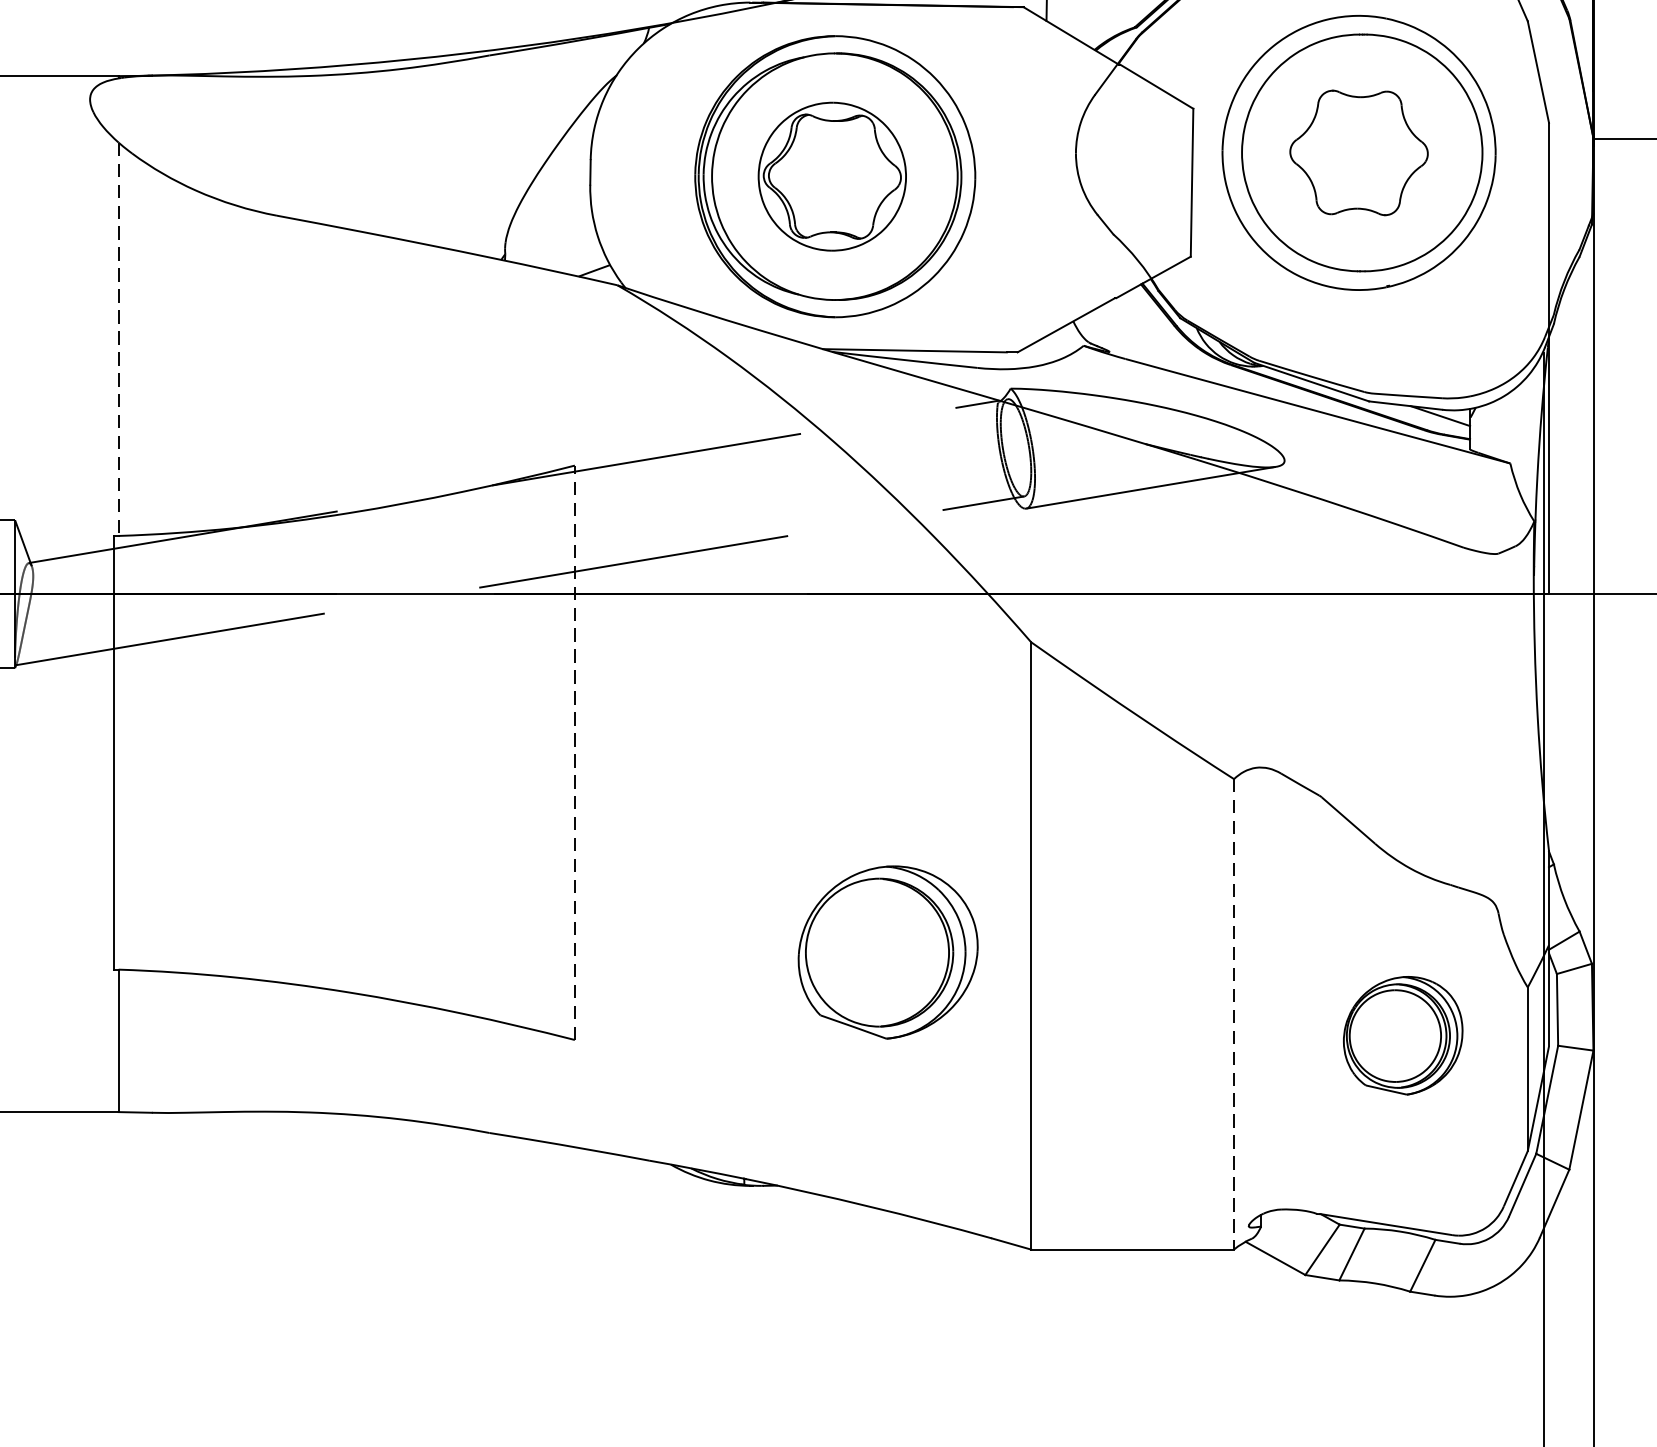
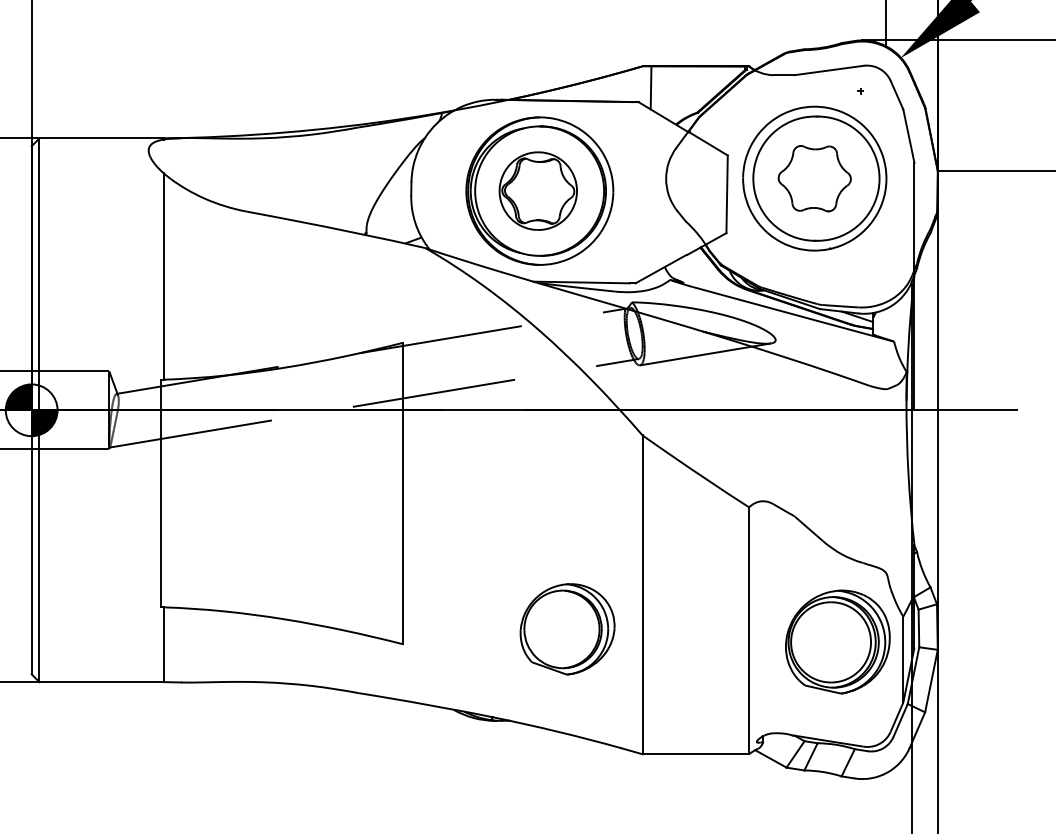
line: (118, 339) -> (163, 276), dashed -> solid
line: (575, 752) -> (403, 493), dashed -> solid
part: (887, 952) -> (567, 629), moved
line: (1234, 1015) -> (749, 631), dashed -> solid
part: (1402, 1034) -> (837, 641), size x1.67

